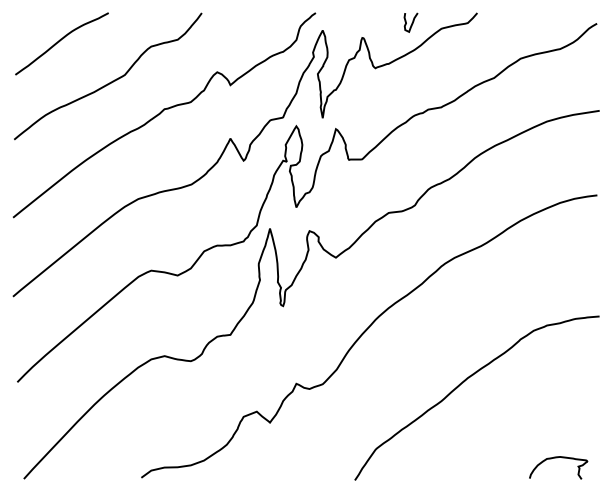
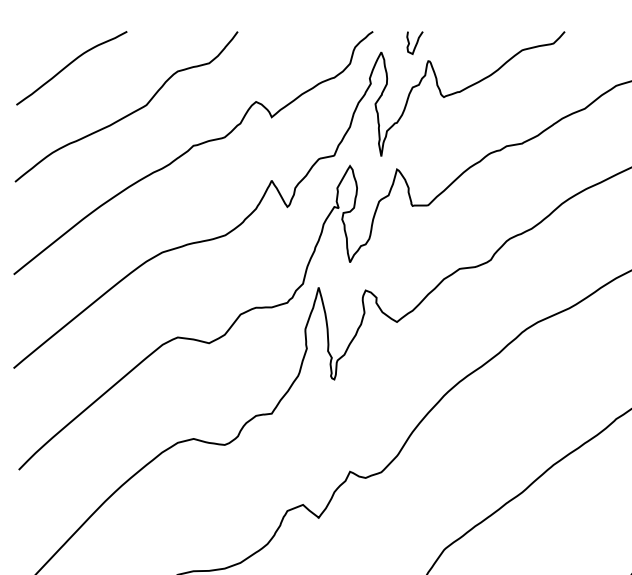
curve: (411, 23) -> (415, 44), moved

